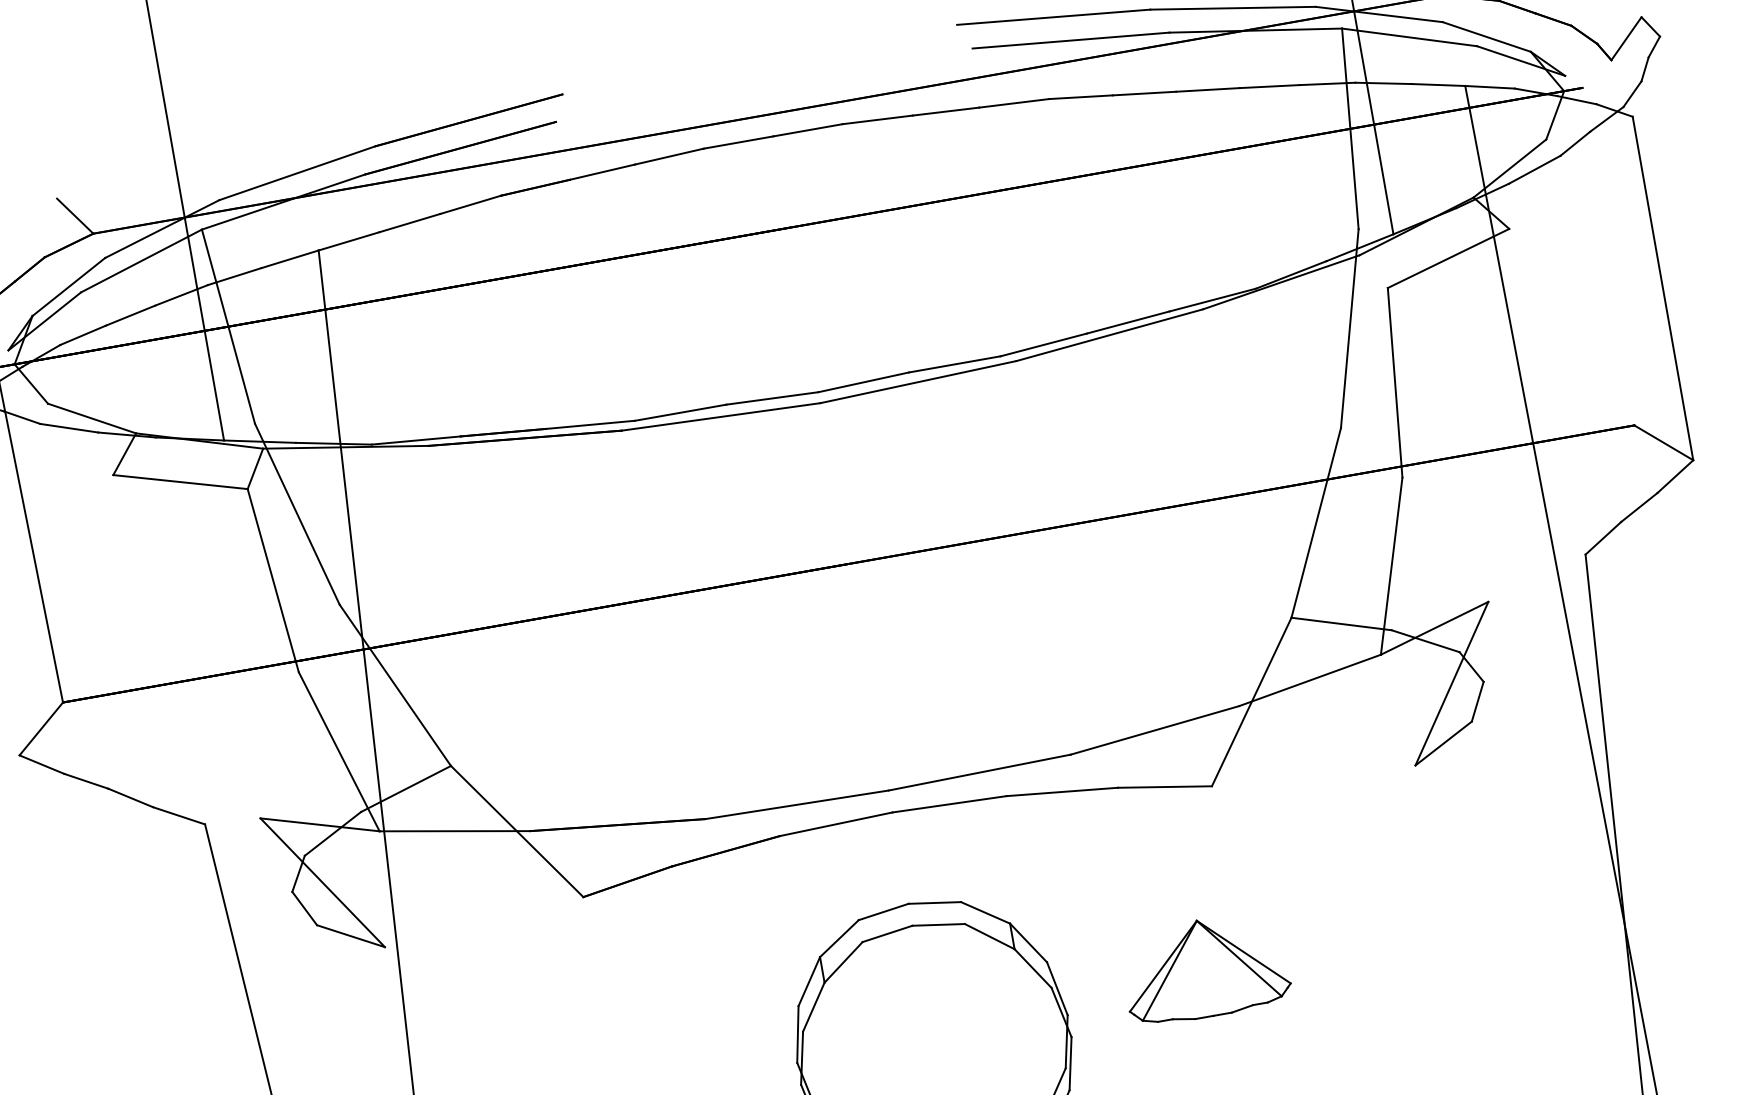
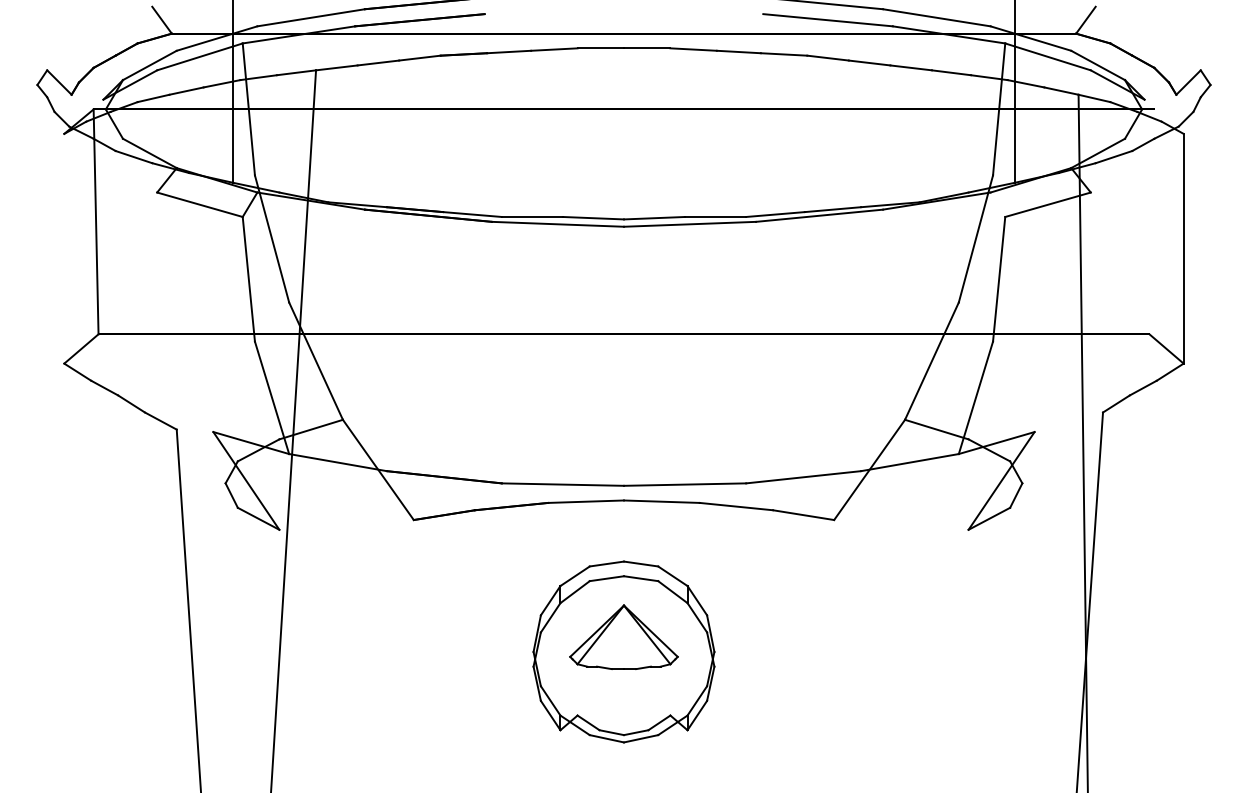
part: (1204, 967) -> (623, 636), moved

